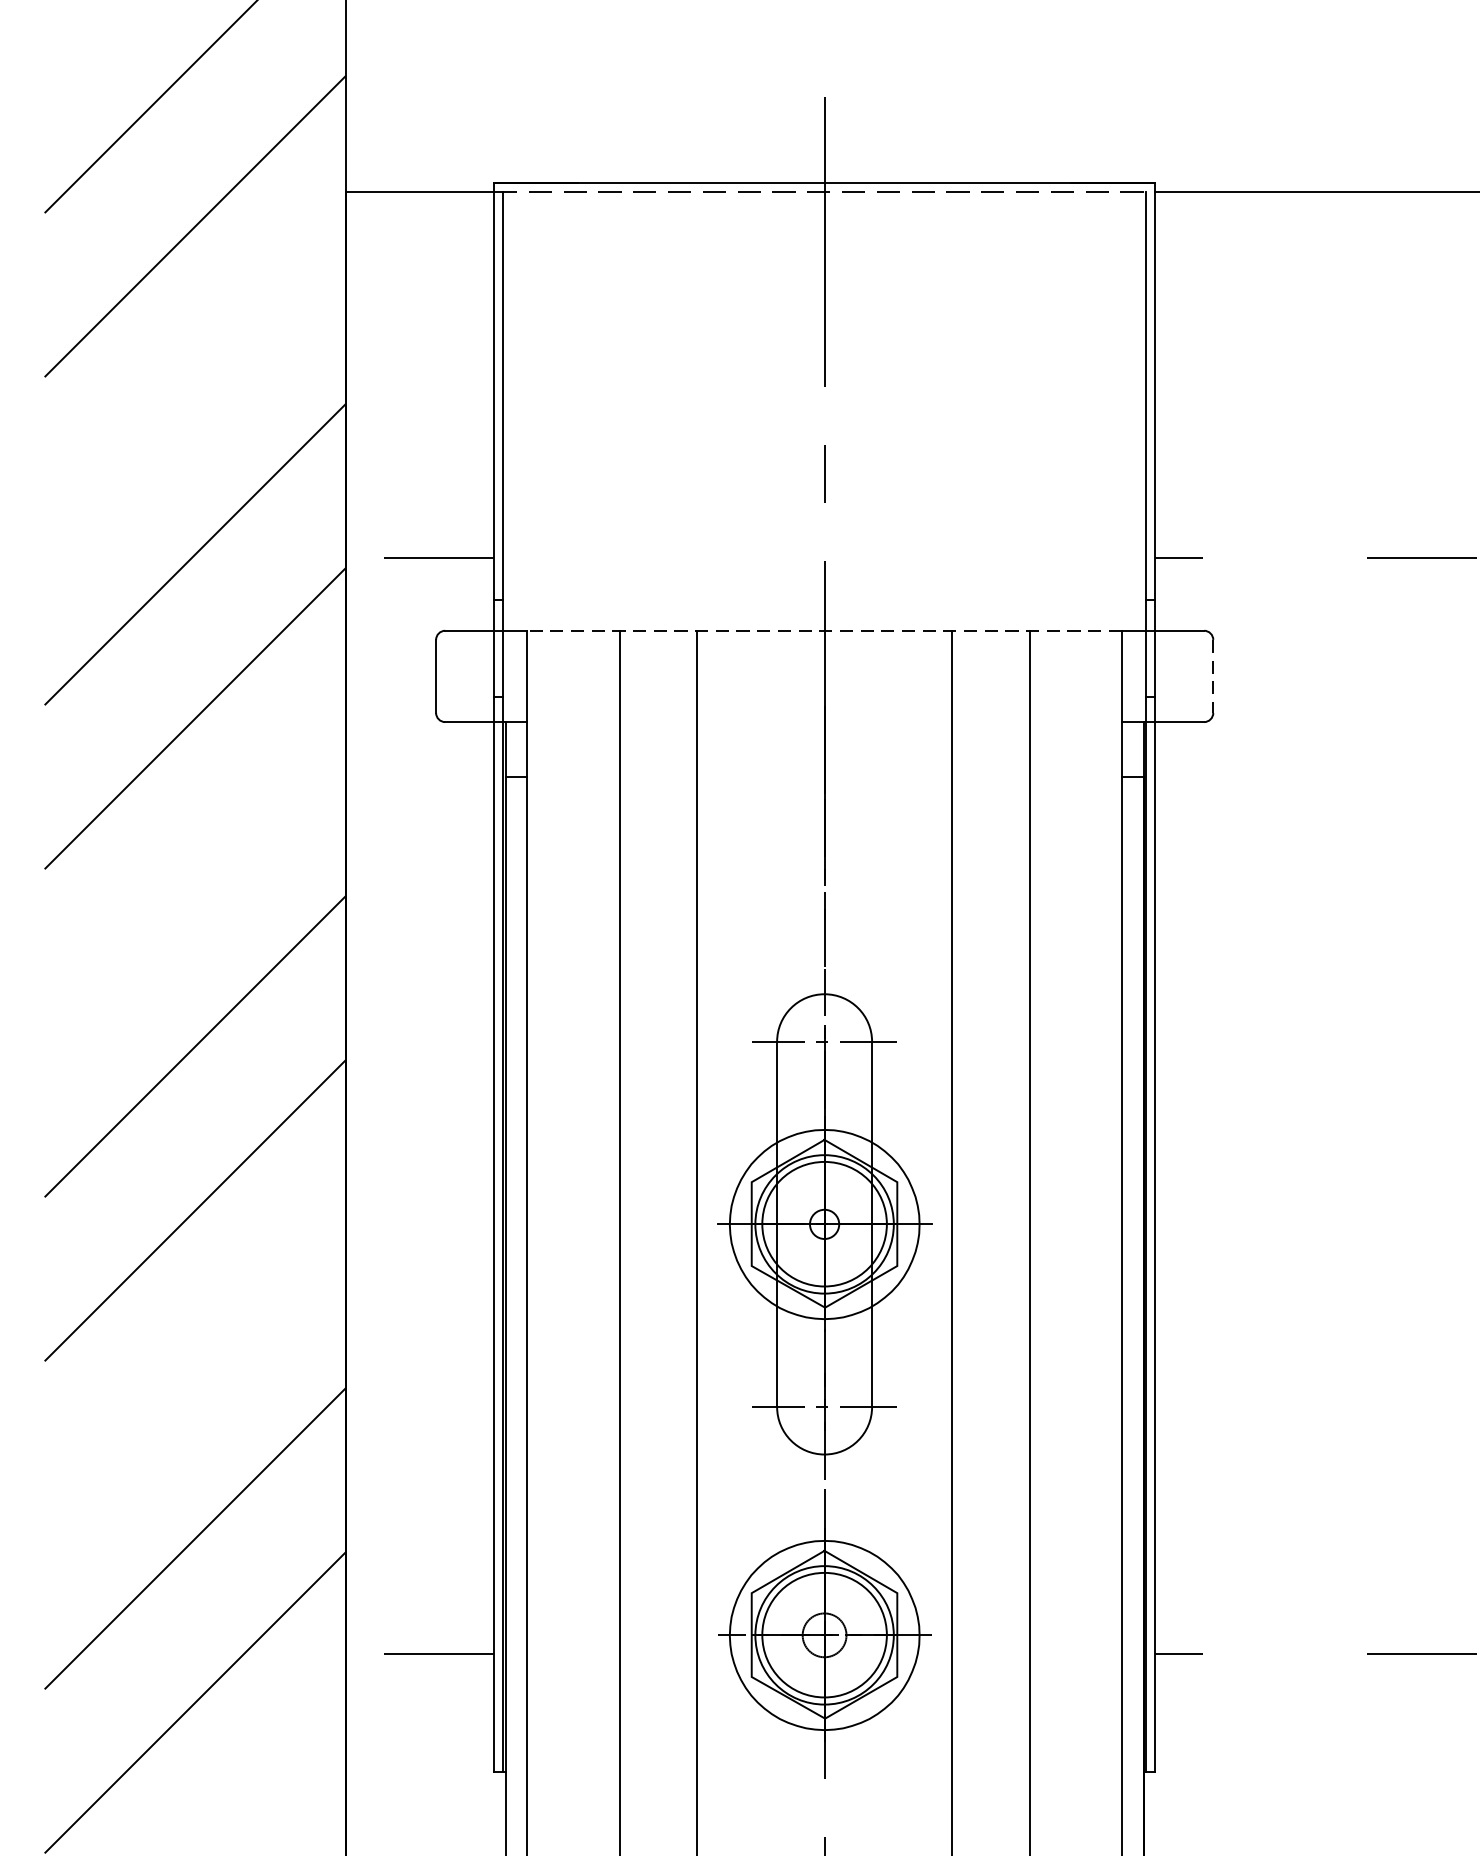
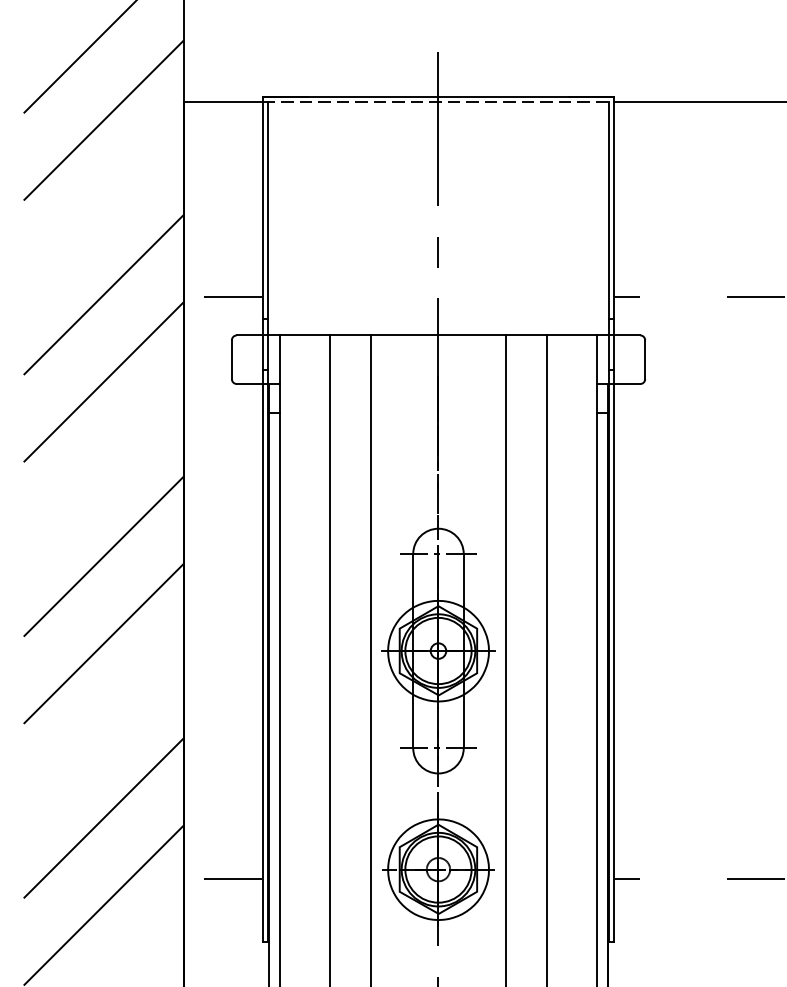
line: (824, 630) -> (438, 335), dashed -> solid
line: (1213, 677) -> (645, 360), dashed -> solid

